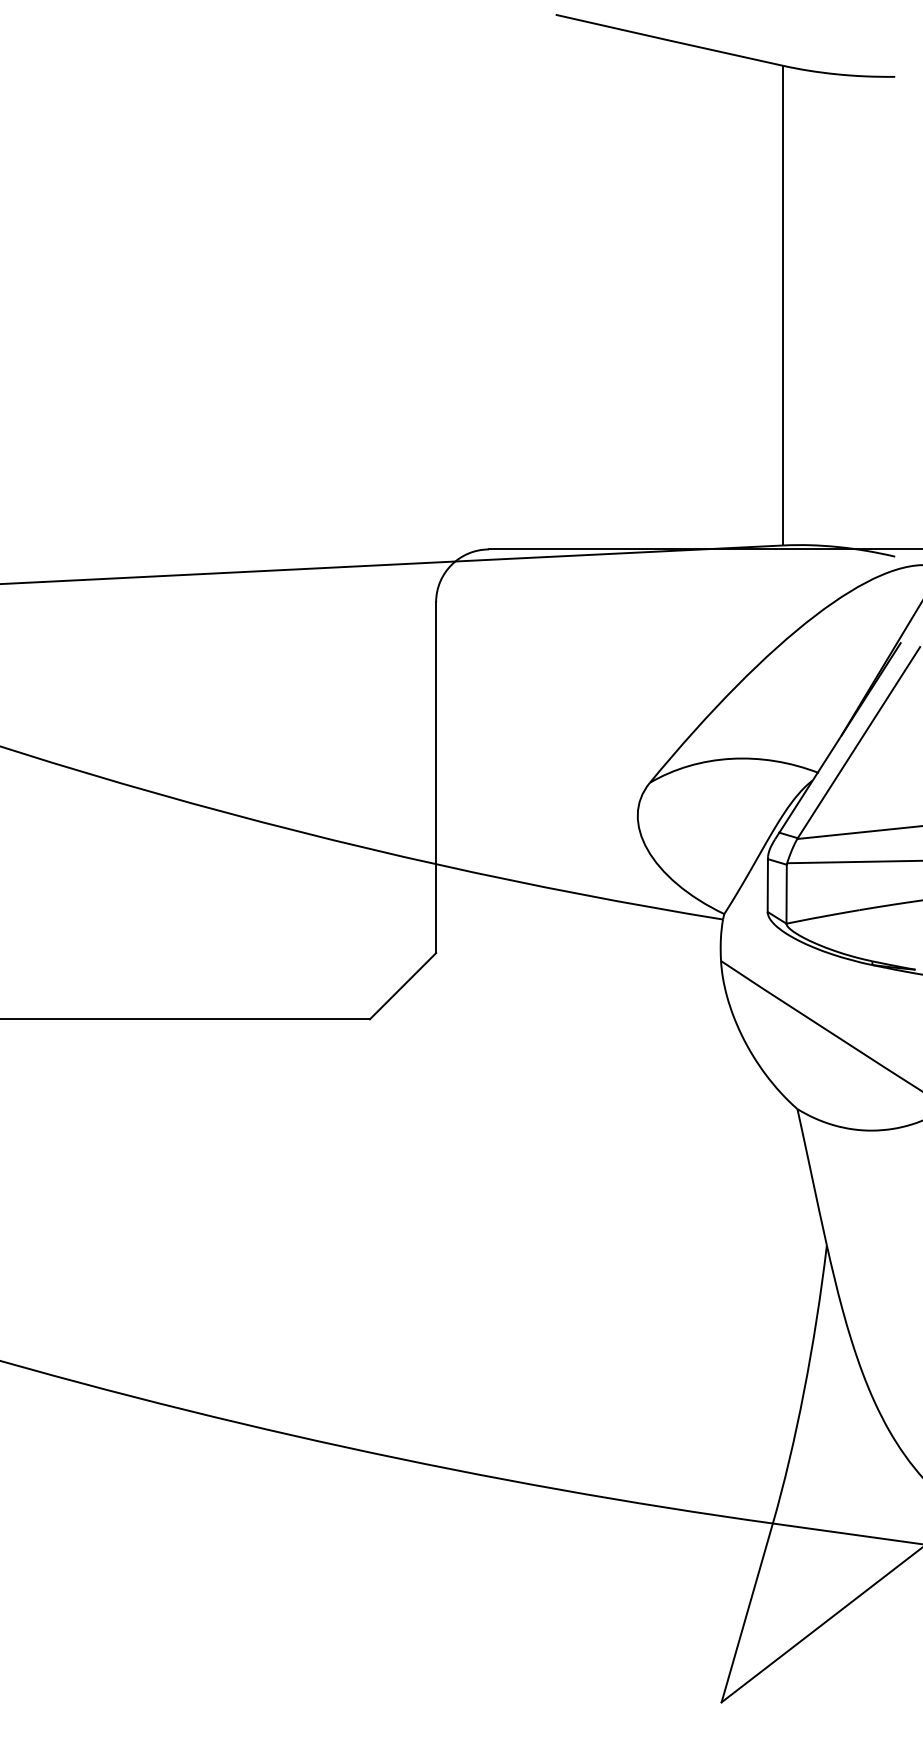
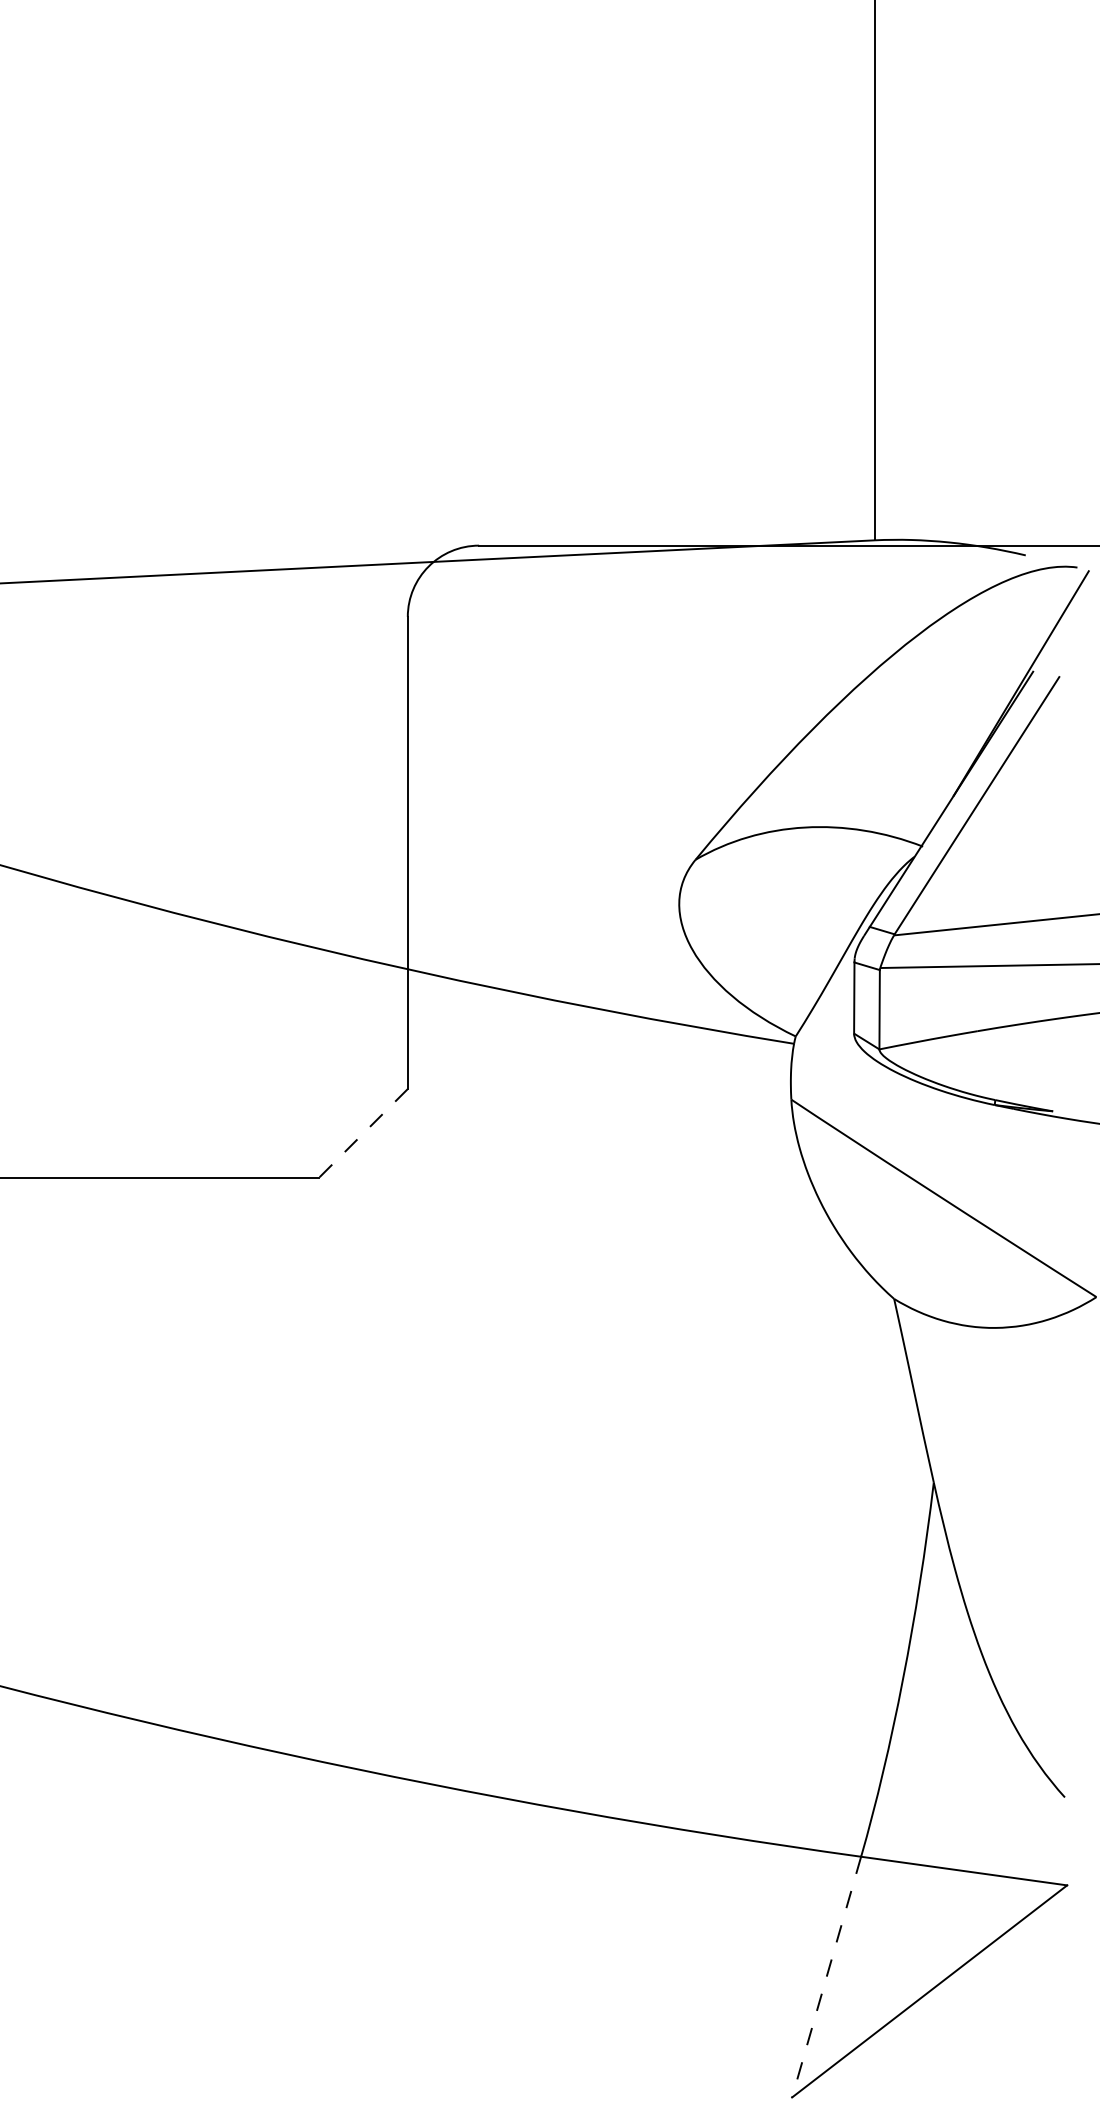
line: (403, 986) -> (363, 1133), solid -> dashed
line: (747, 1613) -> (826, 1977), solid -> dashed

